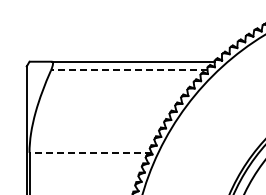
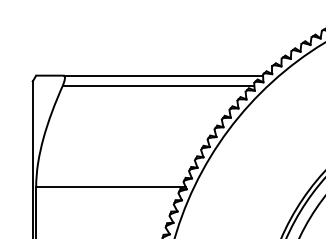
line: (128, 70) -> (157, 86), dashed -> solid
line: (90, 152) -> (110, 186), dashed -> solid

